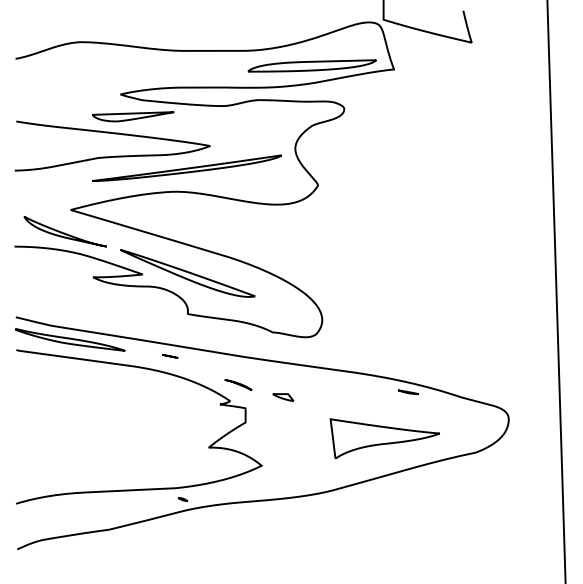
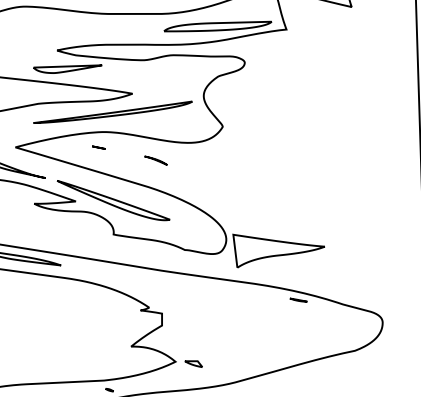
line: (170, 355) -> (99, 146), moved
line: (238, 384) -> (156, 160), moved
part: (283, 397) -> (193, 364), moved
part: (384, 438) -> (278, 250), moved

